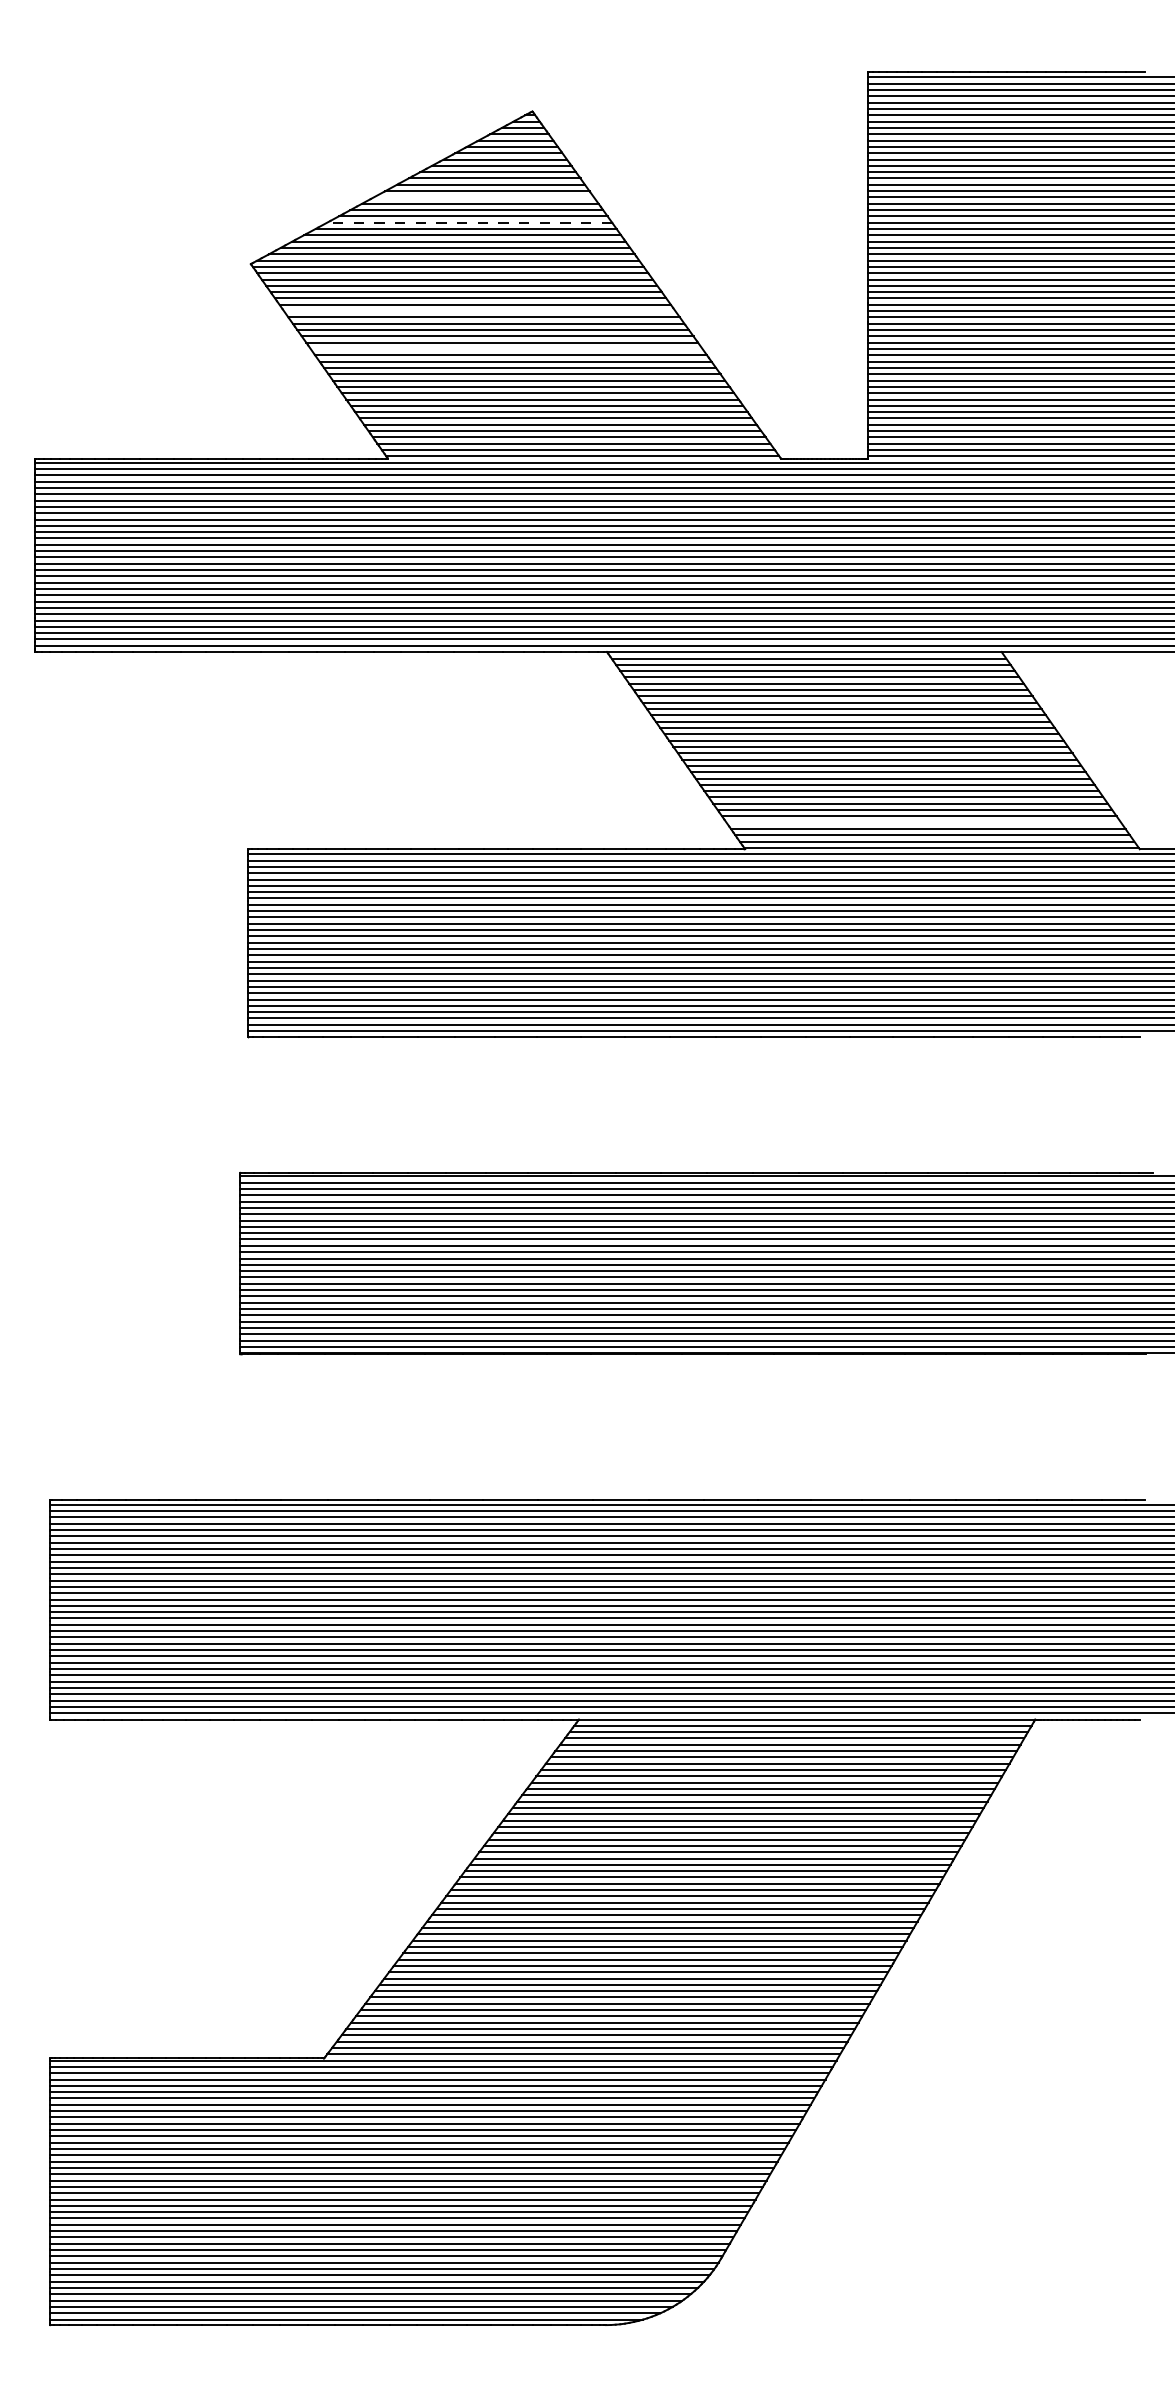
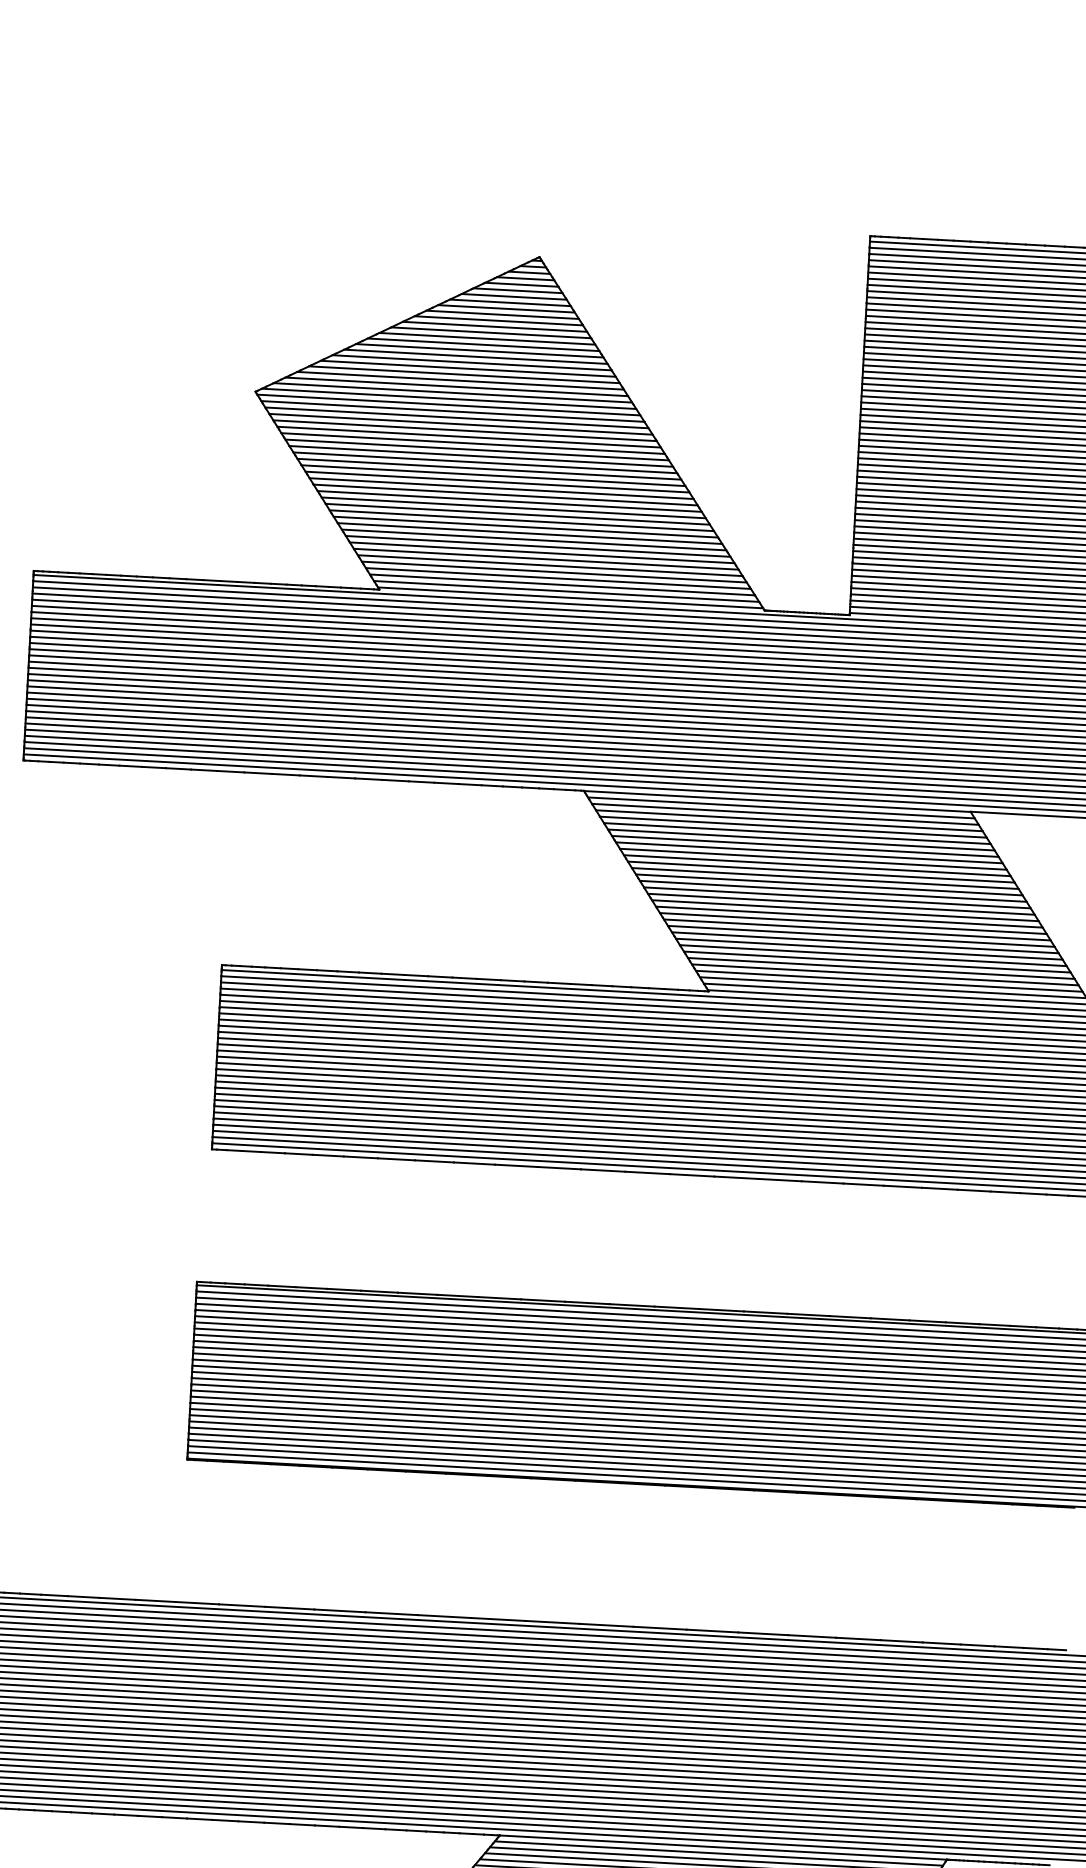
line: (483, 197) -> (486, 338), added
line: (469, 222) -> (471, 362), dashed -> solid
line: (479, 311) -> (477, 450), added
line: (506, 349) -> (501, 489), added
line: (923, 822) -> (884, 974), added

